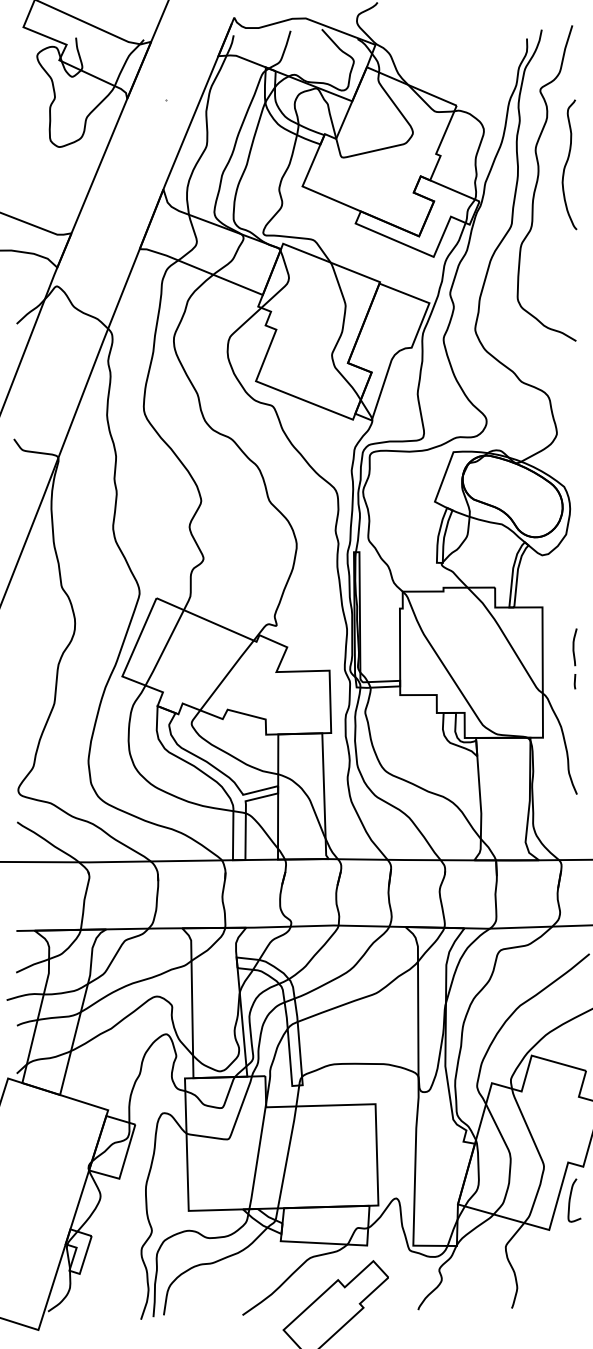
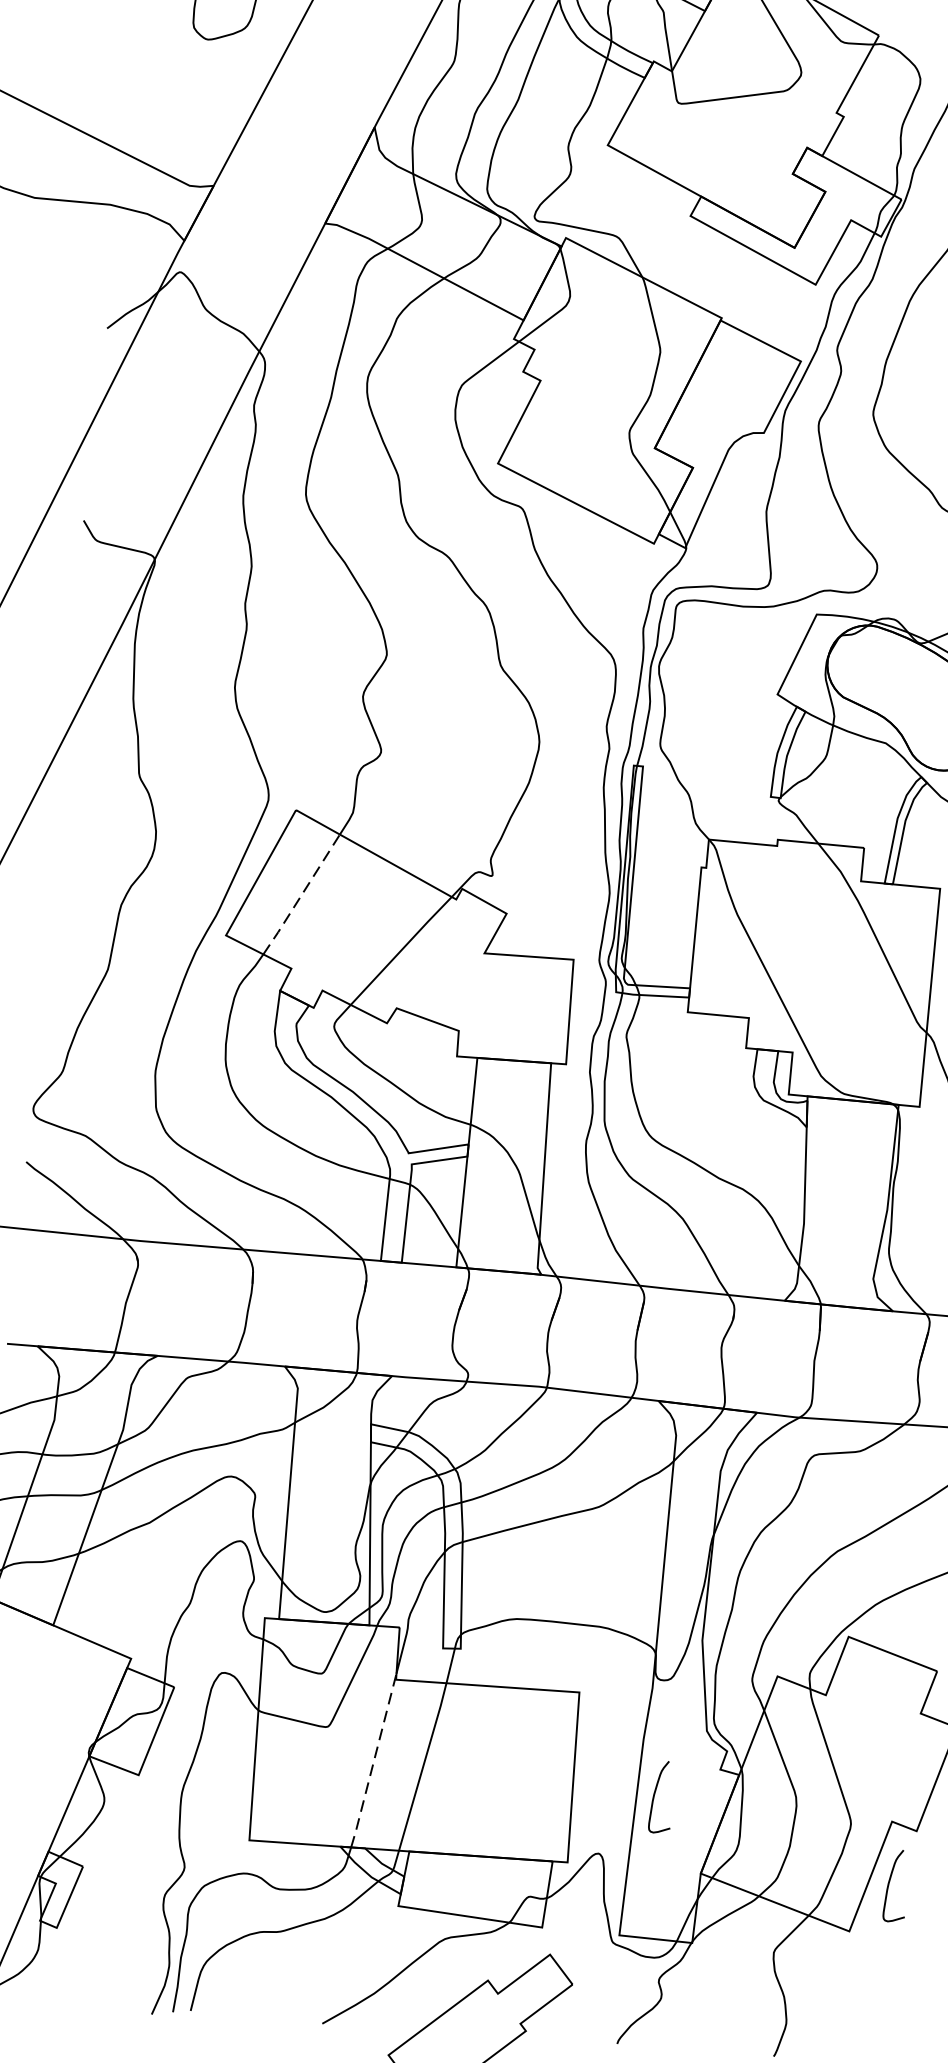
line: (164, 648) -> (301, 895), solid -> dashed
line: (257, 1156) -> (373, 1760), solid -> dashed
curve: (426, 1161) -> (655, 1796), added

